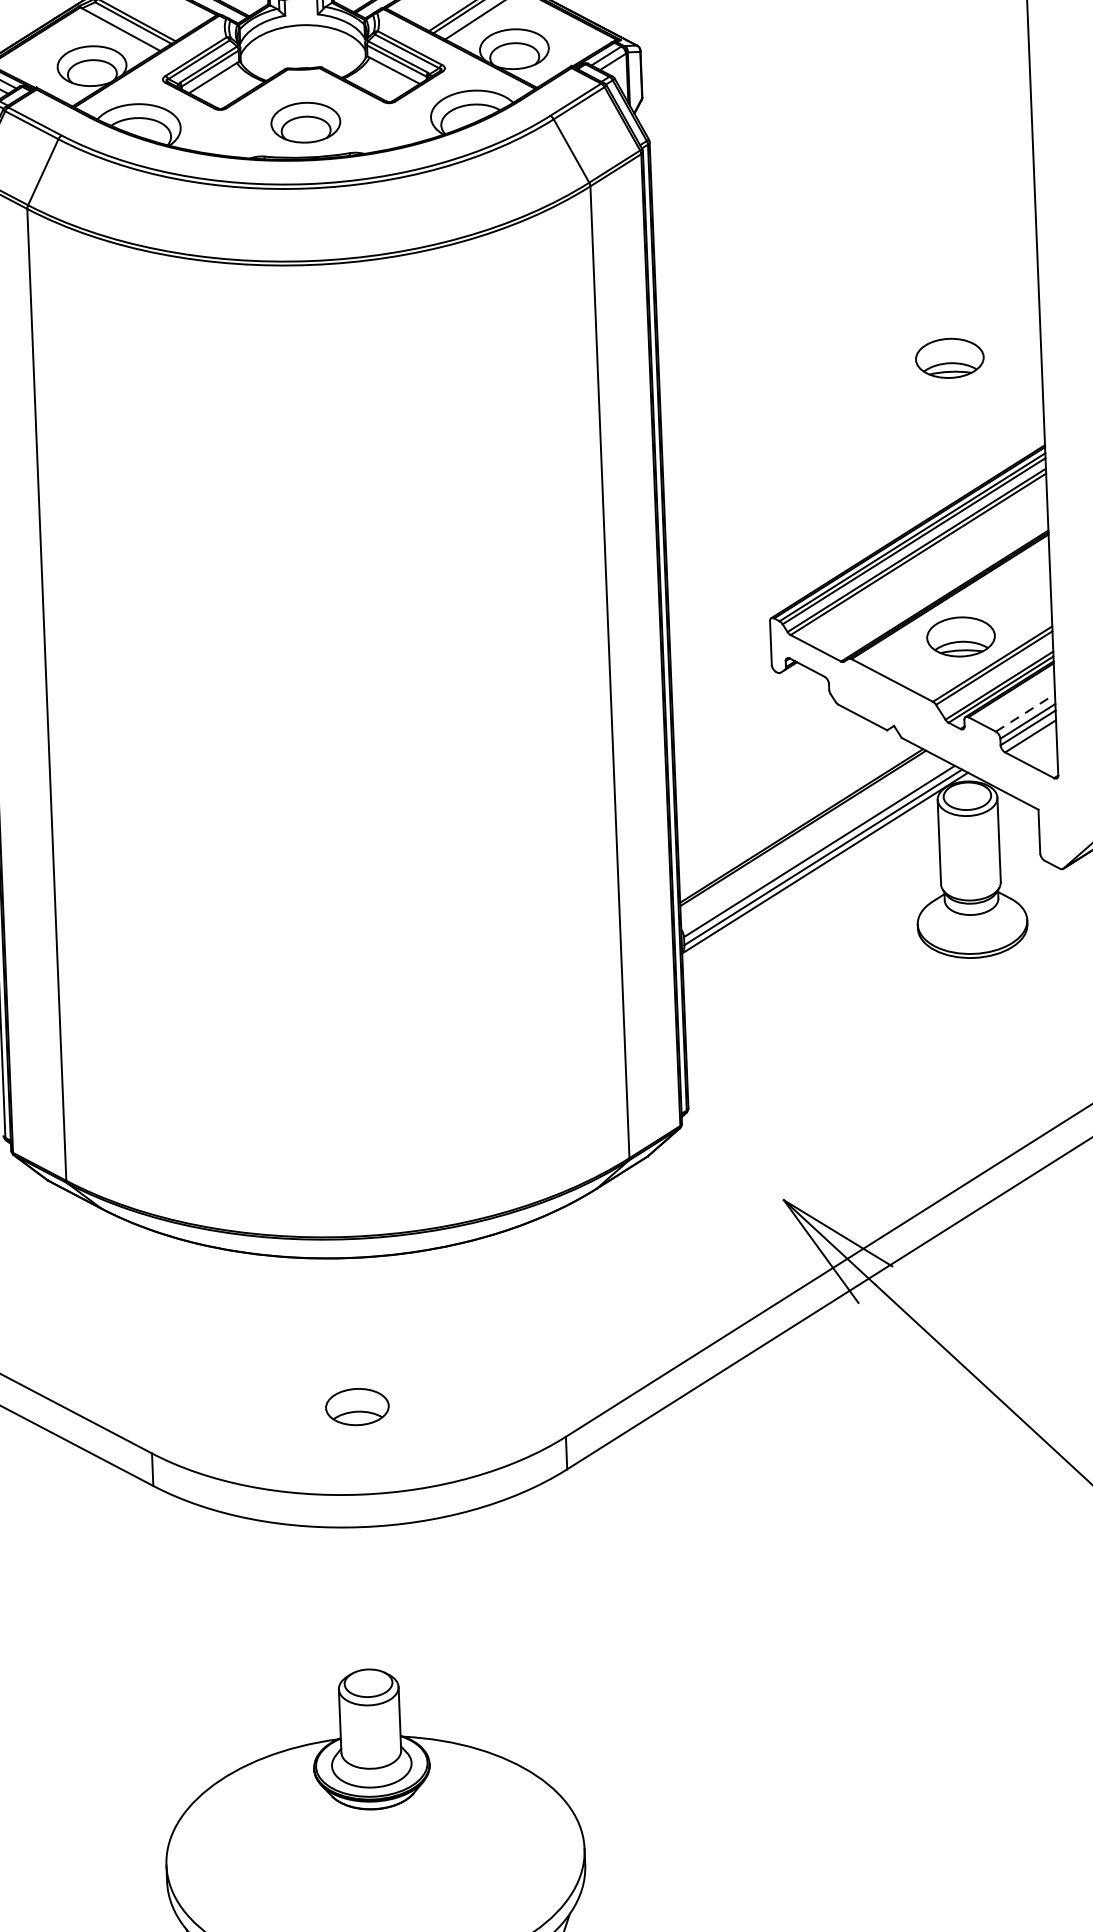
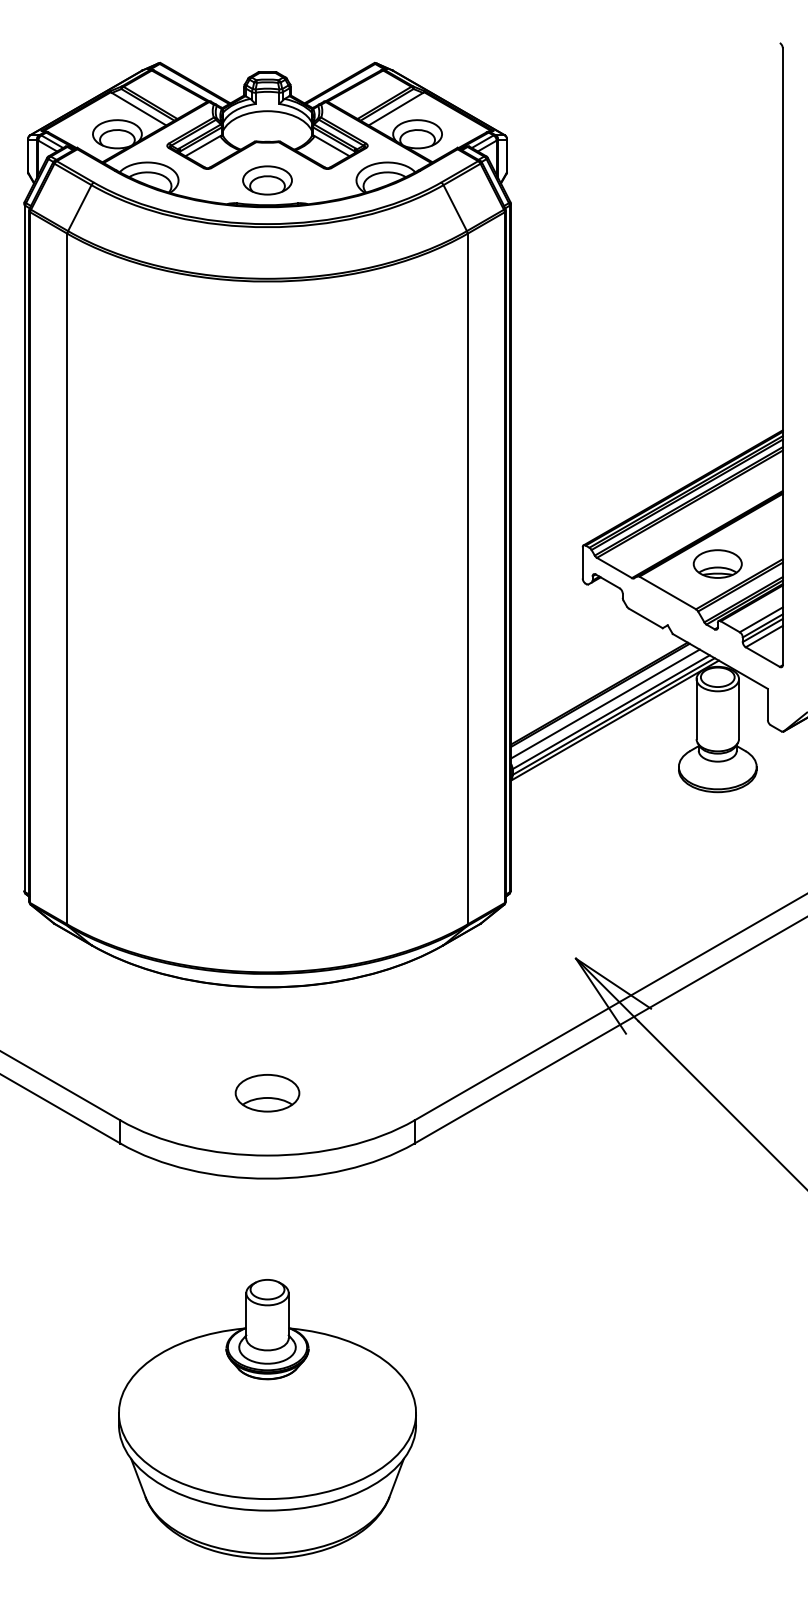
part: (949, 357) -> (717, 365), removed
line: (1025, 712) -> (761, 619), dashed -> solid
line: (809, 839) -> (604, 703), added
part: (357, 1407) -> (267, 1093), size x1.43

